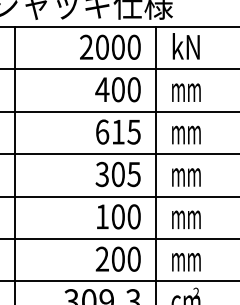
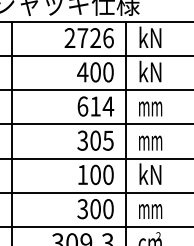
text: (118, 47) -> (95, 38), 2000 -> 2726
text: (186, 88) -> (150, 71), mm -> kN
text: (134, 132) -> (108, 106), 615 -> 614
text: (186, 215) -> (150, 173), mm -> kN
text: (102, 259) -> (82, 209), 200 -> 300

